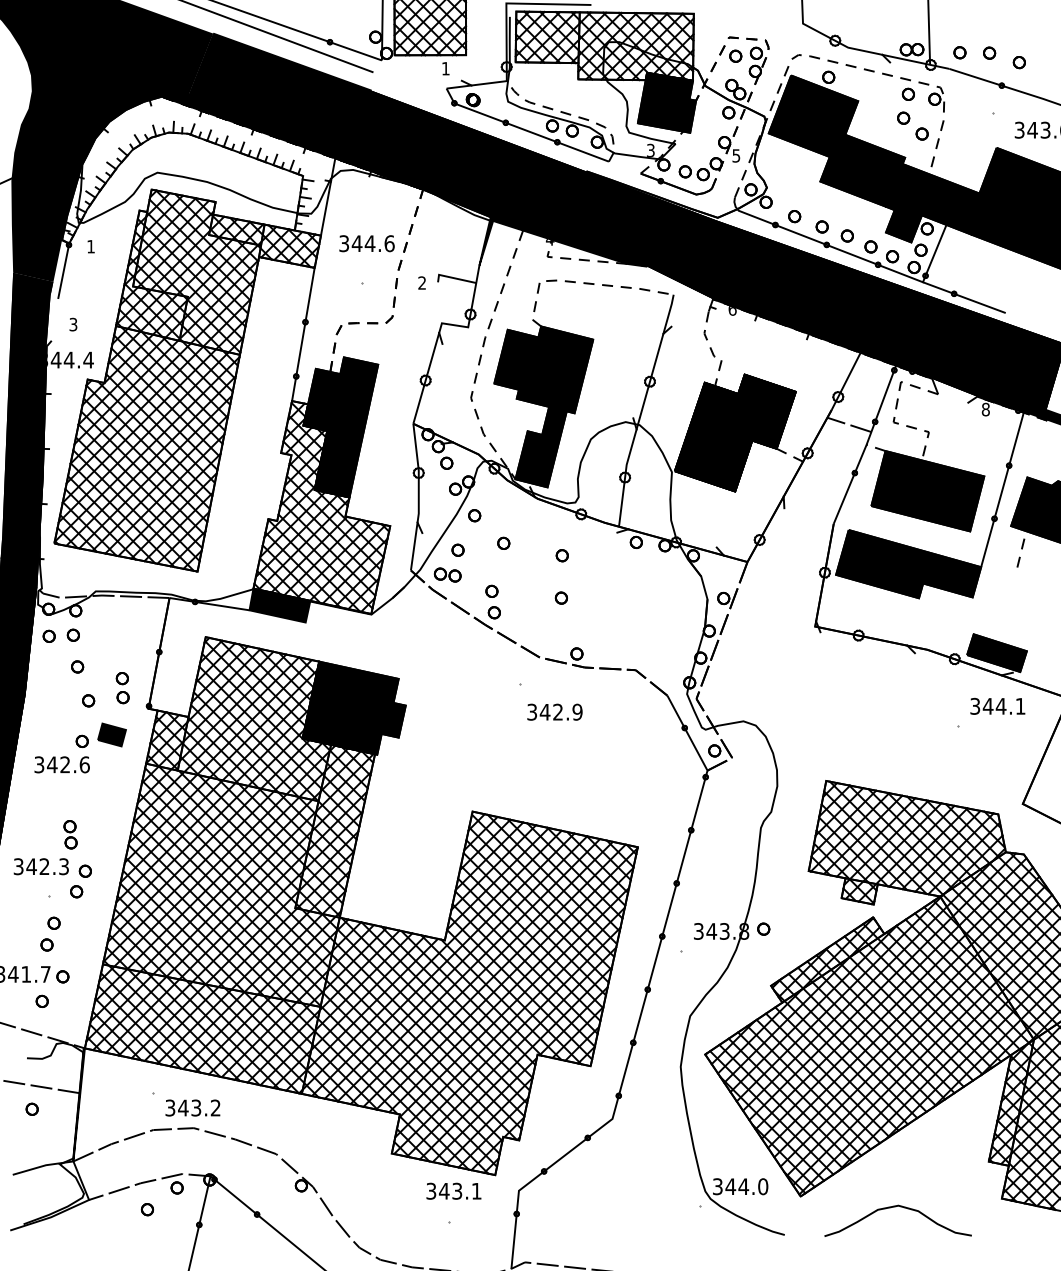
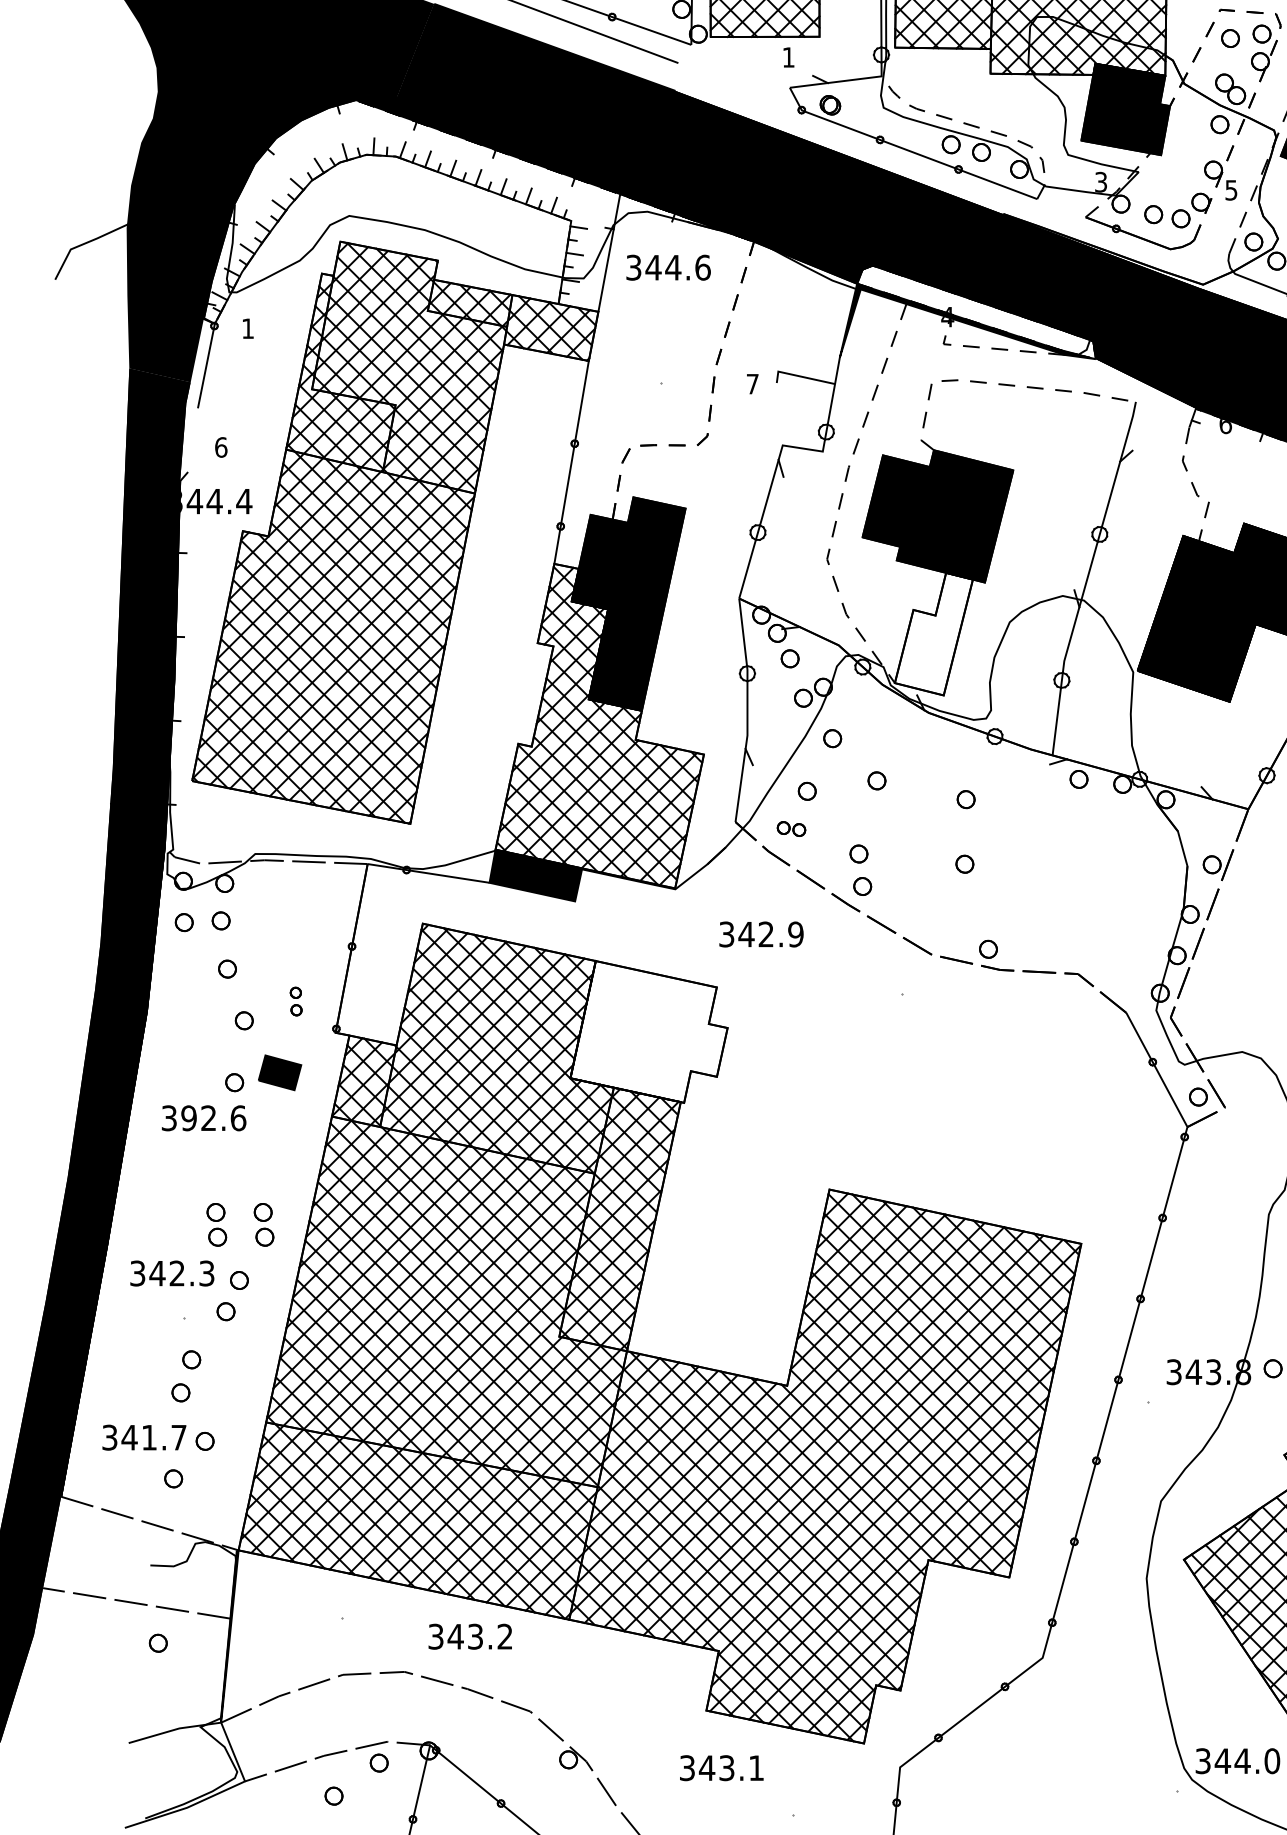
fill: (568, 235) -> (975, 311), removed
text: (366, 243) -> (667, 267), moved
text: (421, 282) -> (751, 383), 2 -> 7
text: (73, 324) -> (221, 447), 3 -> 6
fill: (540, 446) -> (932, 633), removed
part: (447, 574) -> (791, 828), size x0.7
part: (122, 688) -> (295, 1001), size x0.6
fill: (353, 707) -> (647, 1030), removed
text: (554, 711) -> (760, 933), moved
text: (52, 764) -> (189, 1117), 342.6 -> 392.6
part: (101, 834) -> (263, 1224), added
text: (192, 1107) -> (469, 1635), moved
text: (453, 1190) -> (721, 1766), moved

